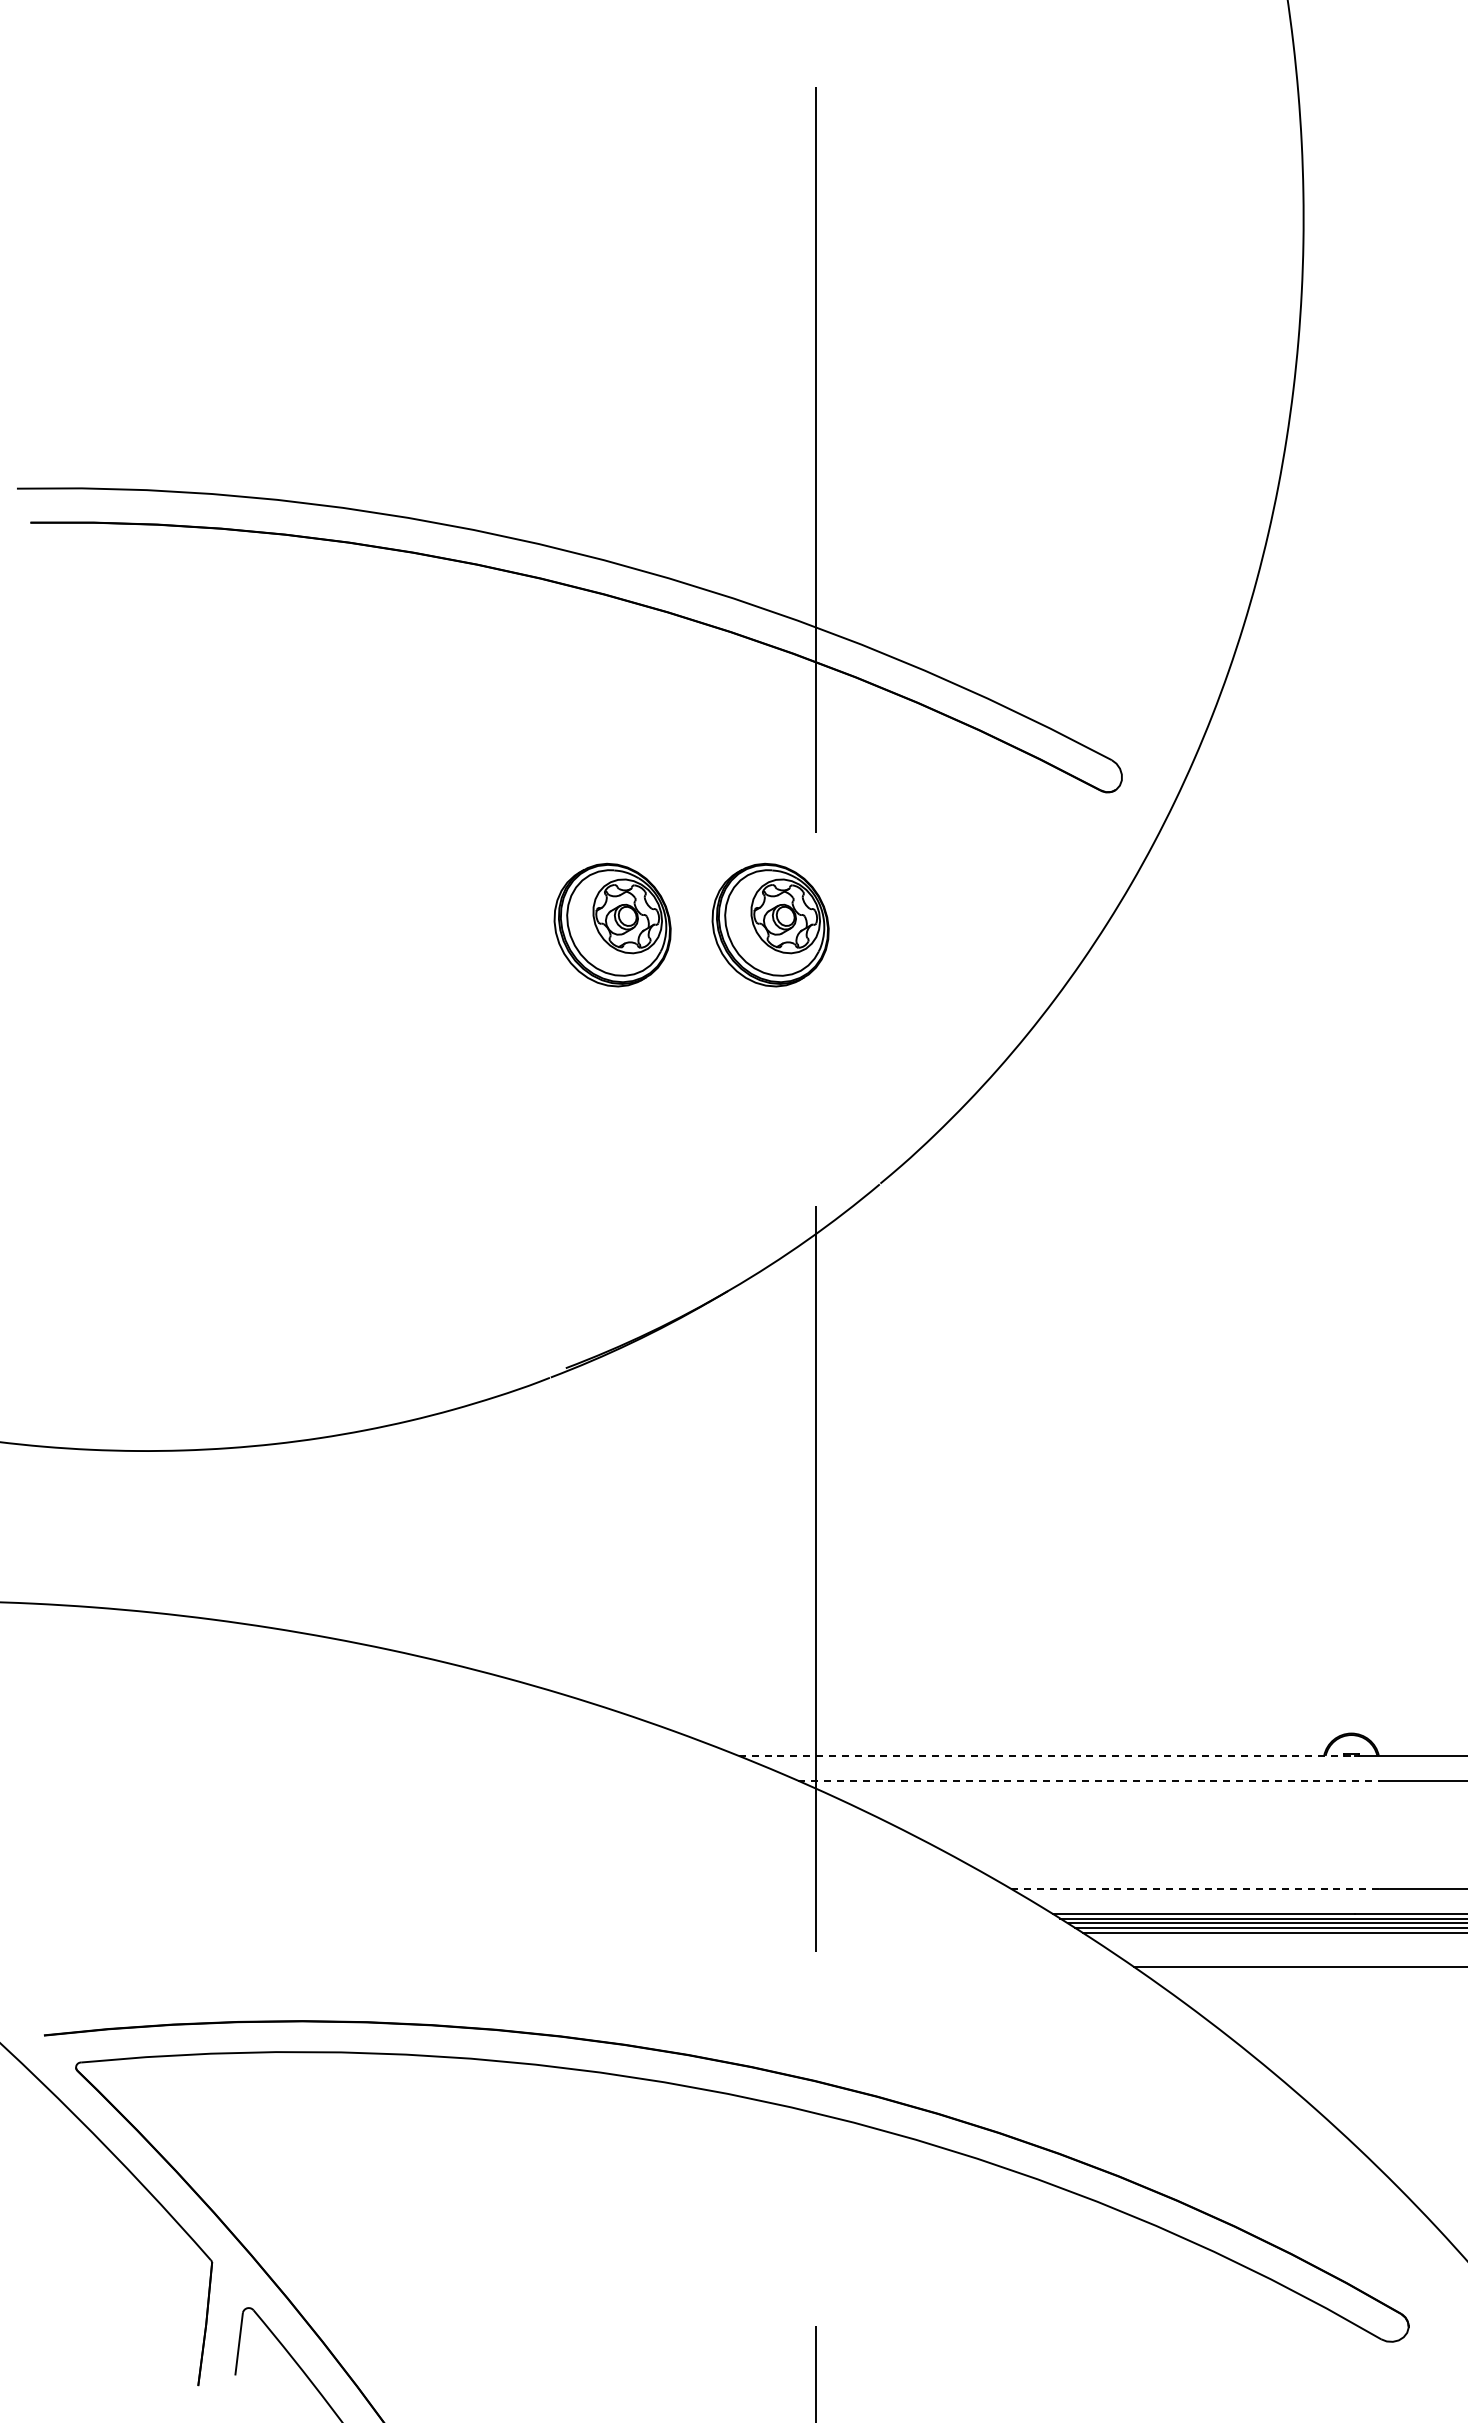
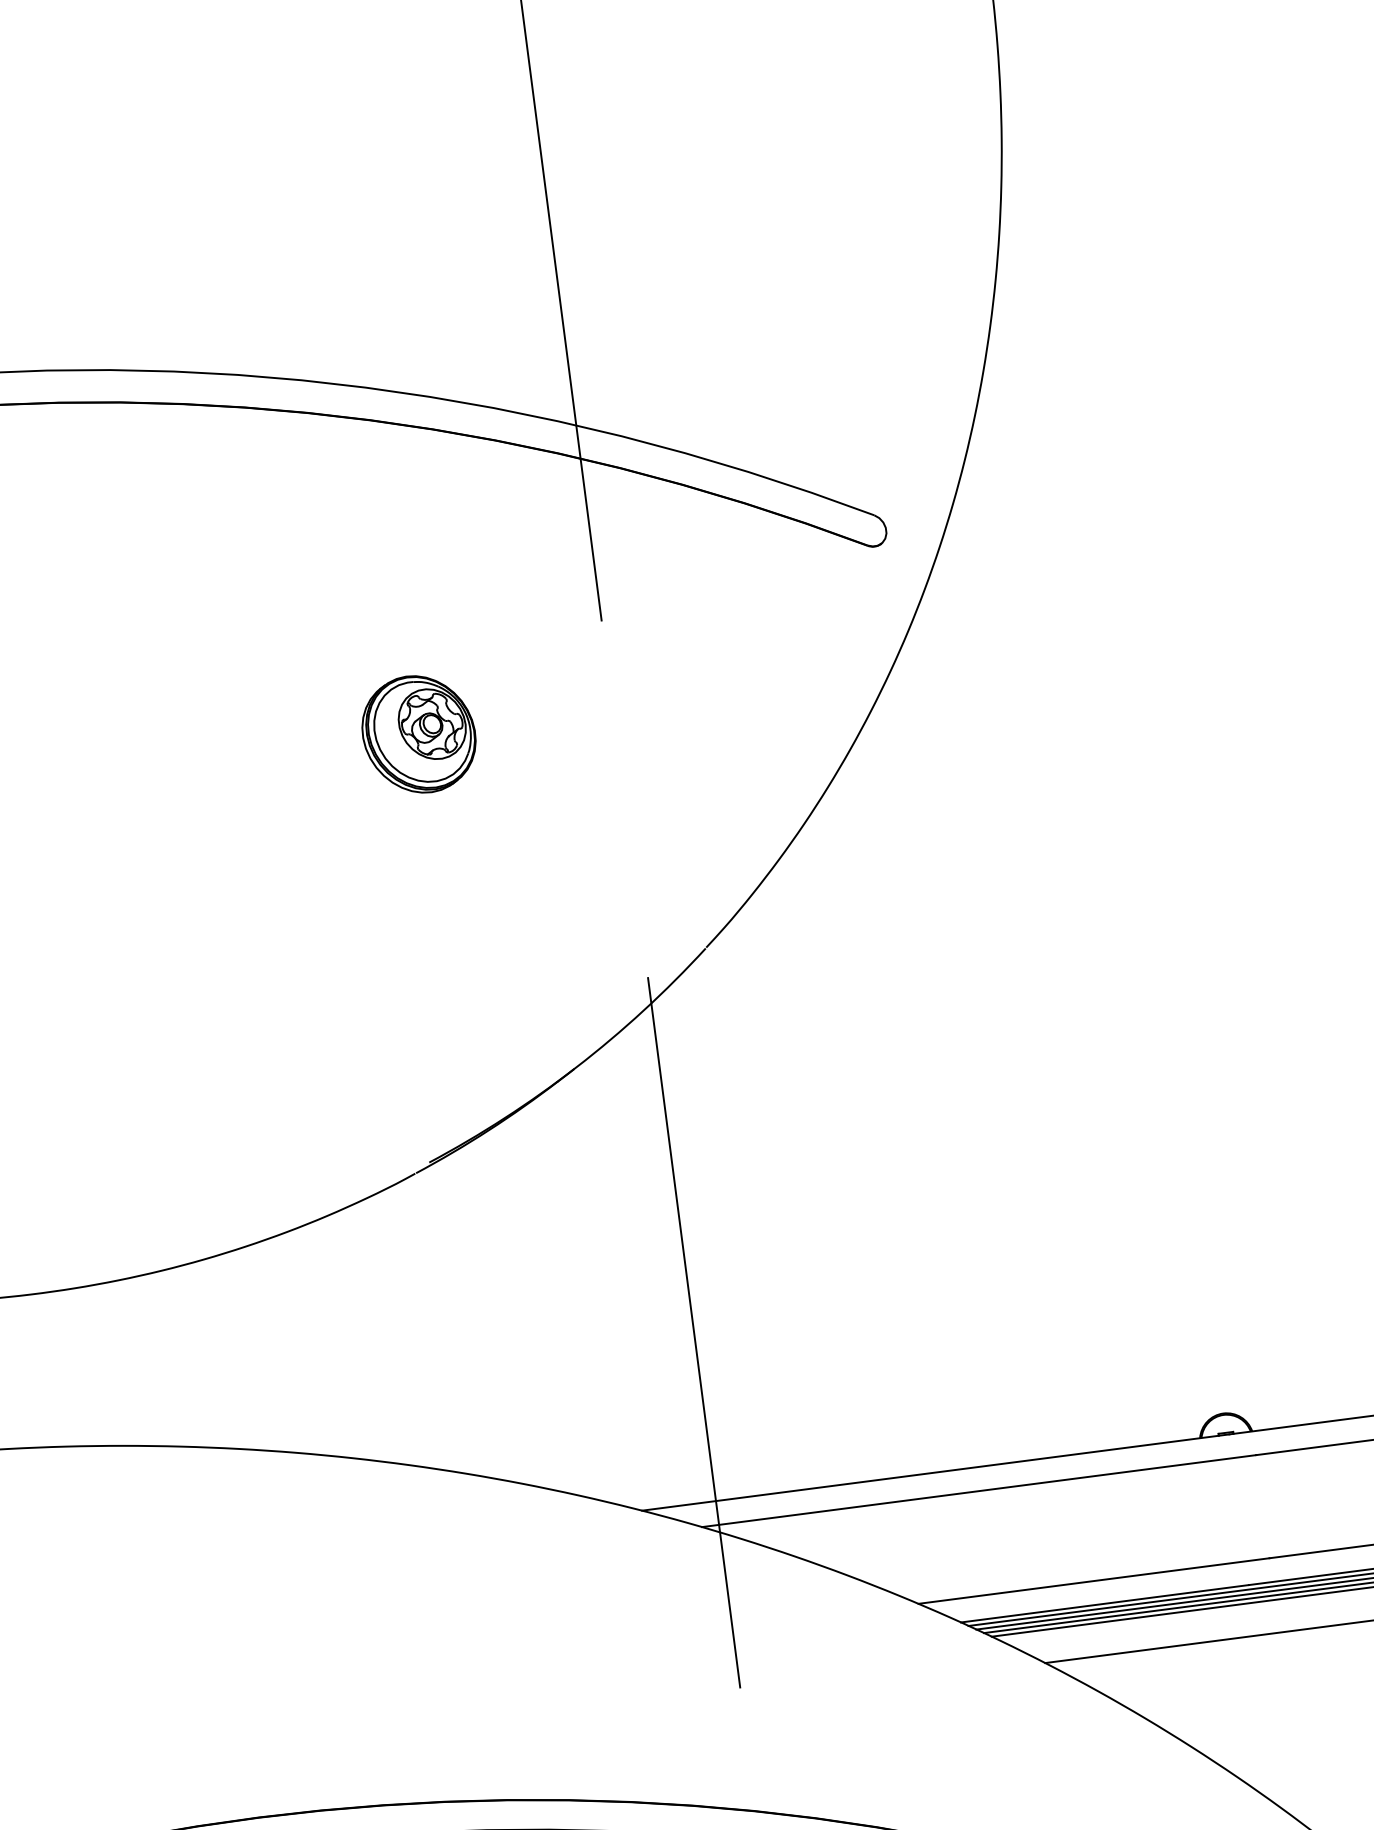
part: (770, 924) -> (569, 714), removed
line: (1047, 1755) -> (936, 1472), dashed -> solid
line: (1089, 1780) -> (979, 1490), dashed -> solid
line: (1196, 1889) -> (1094, 1581), dashed -> solid

